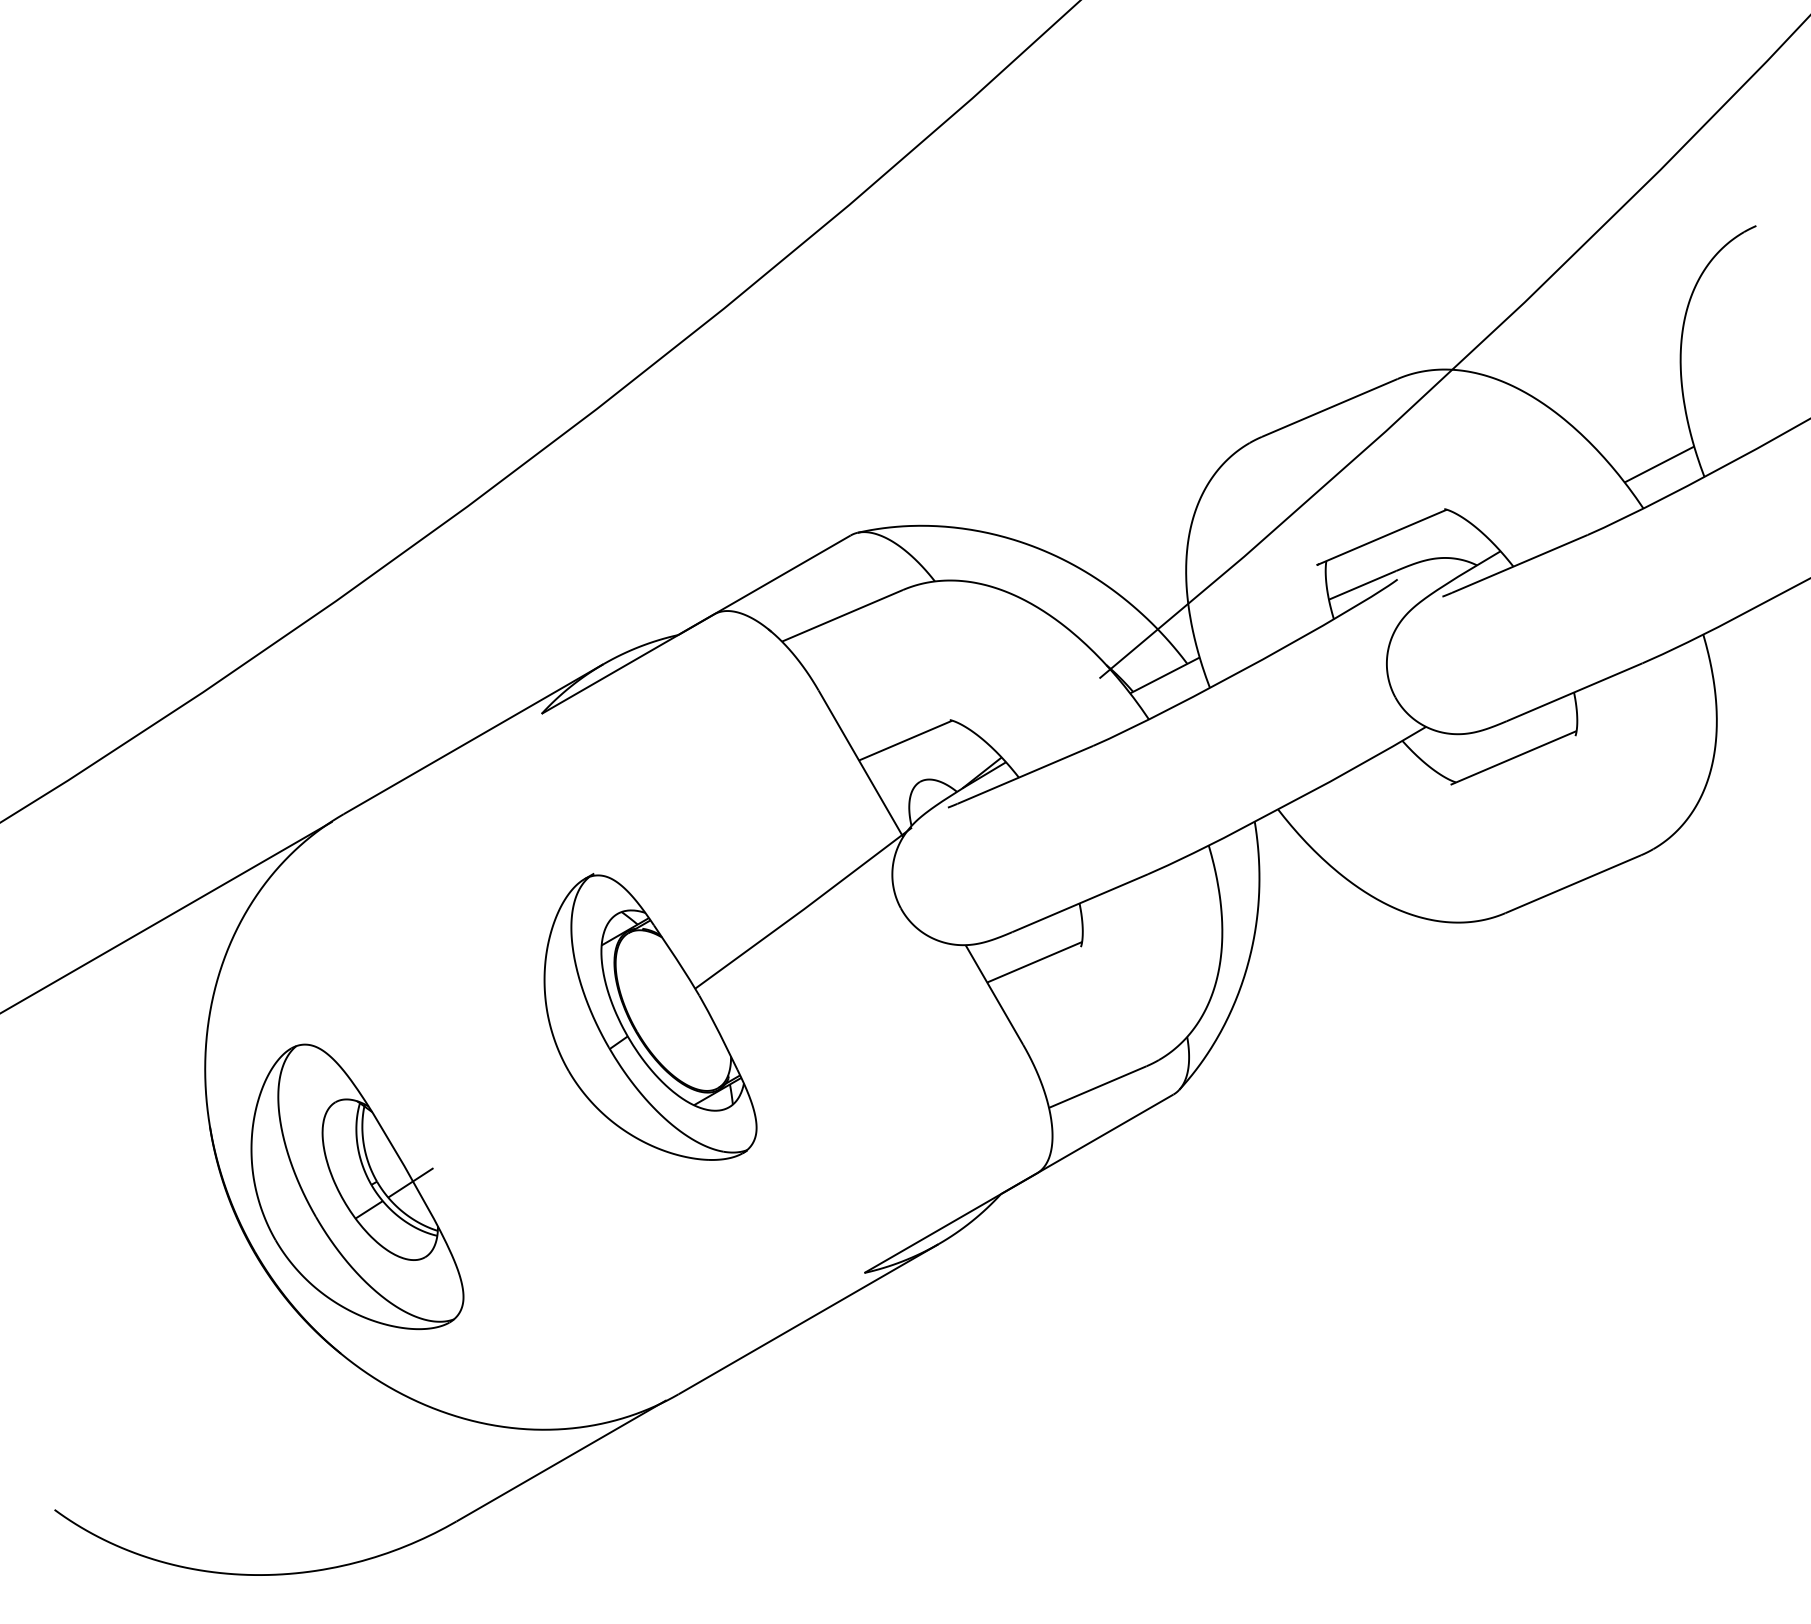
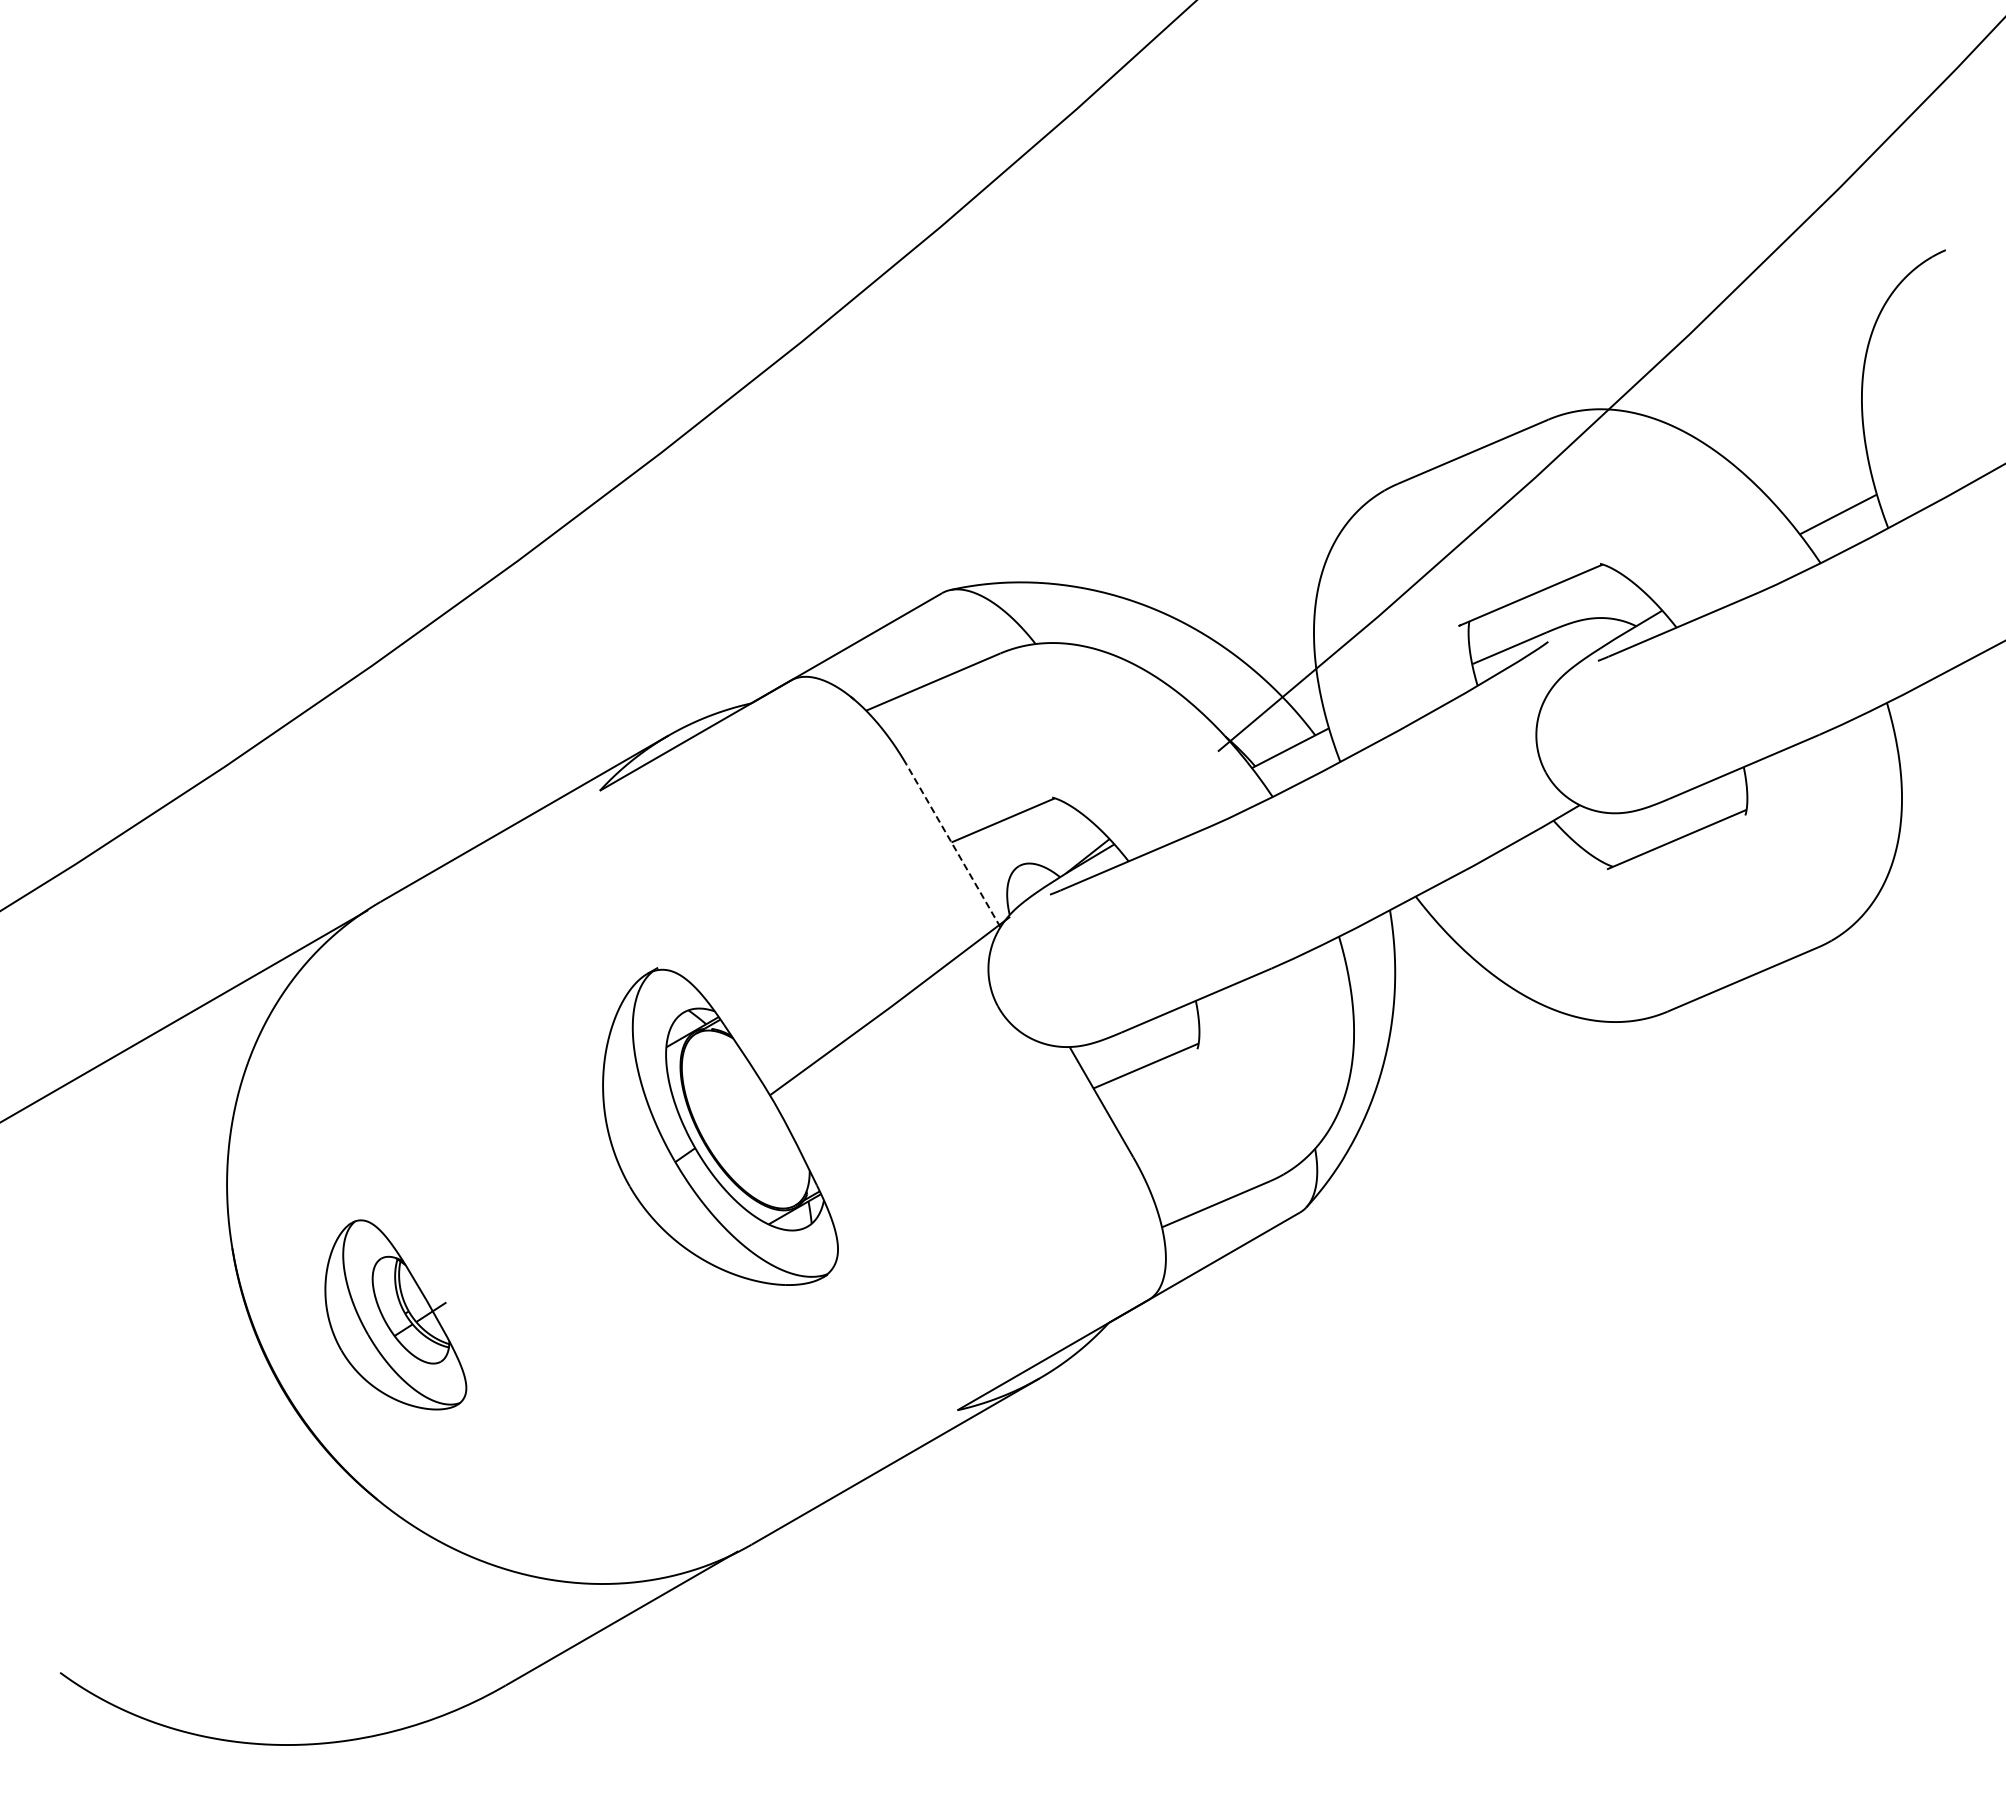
line: (860, 764) -> (953, 846), solid -> dashed
part: (357, 1186) -> (395, 1314), size x0.6

